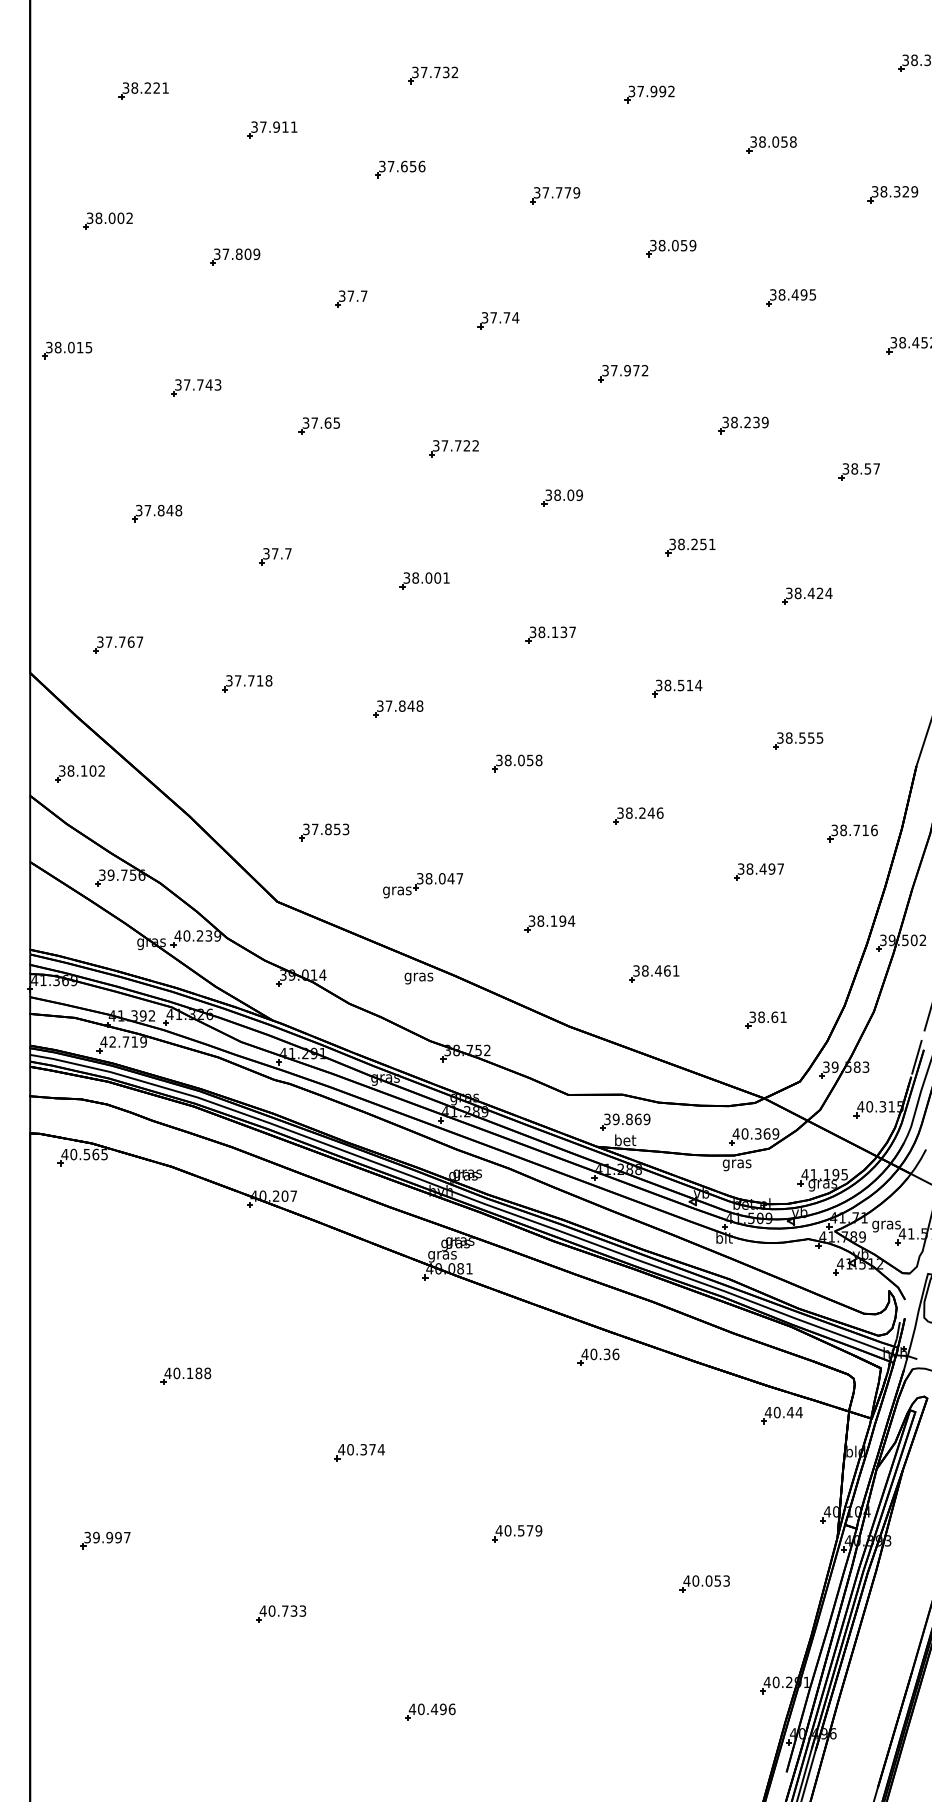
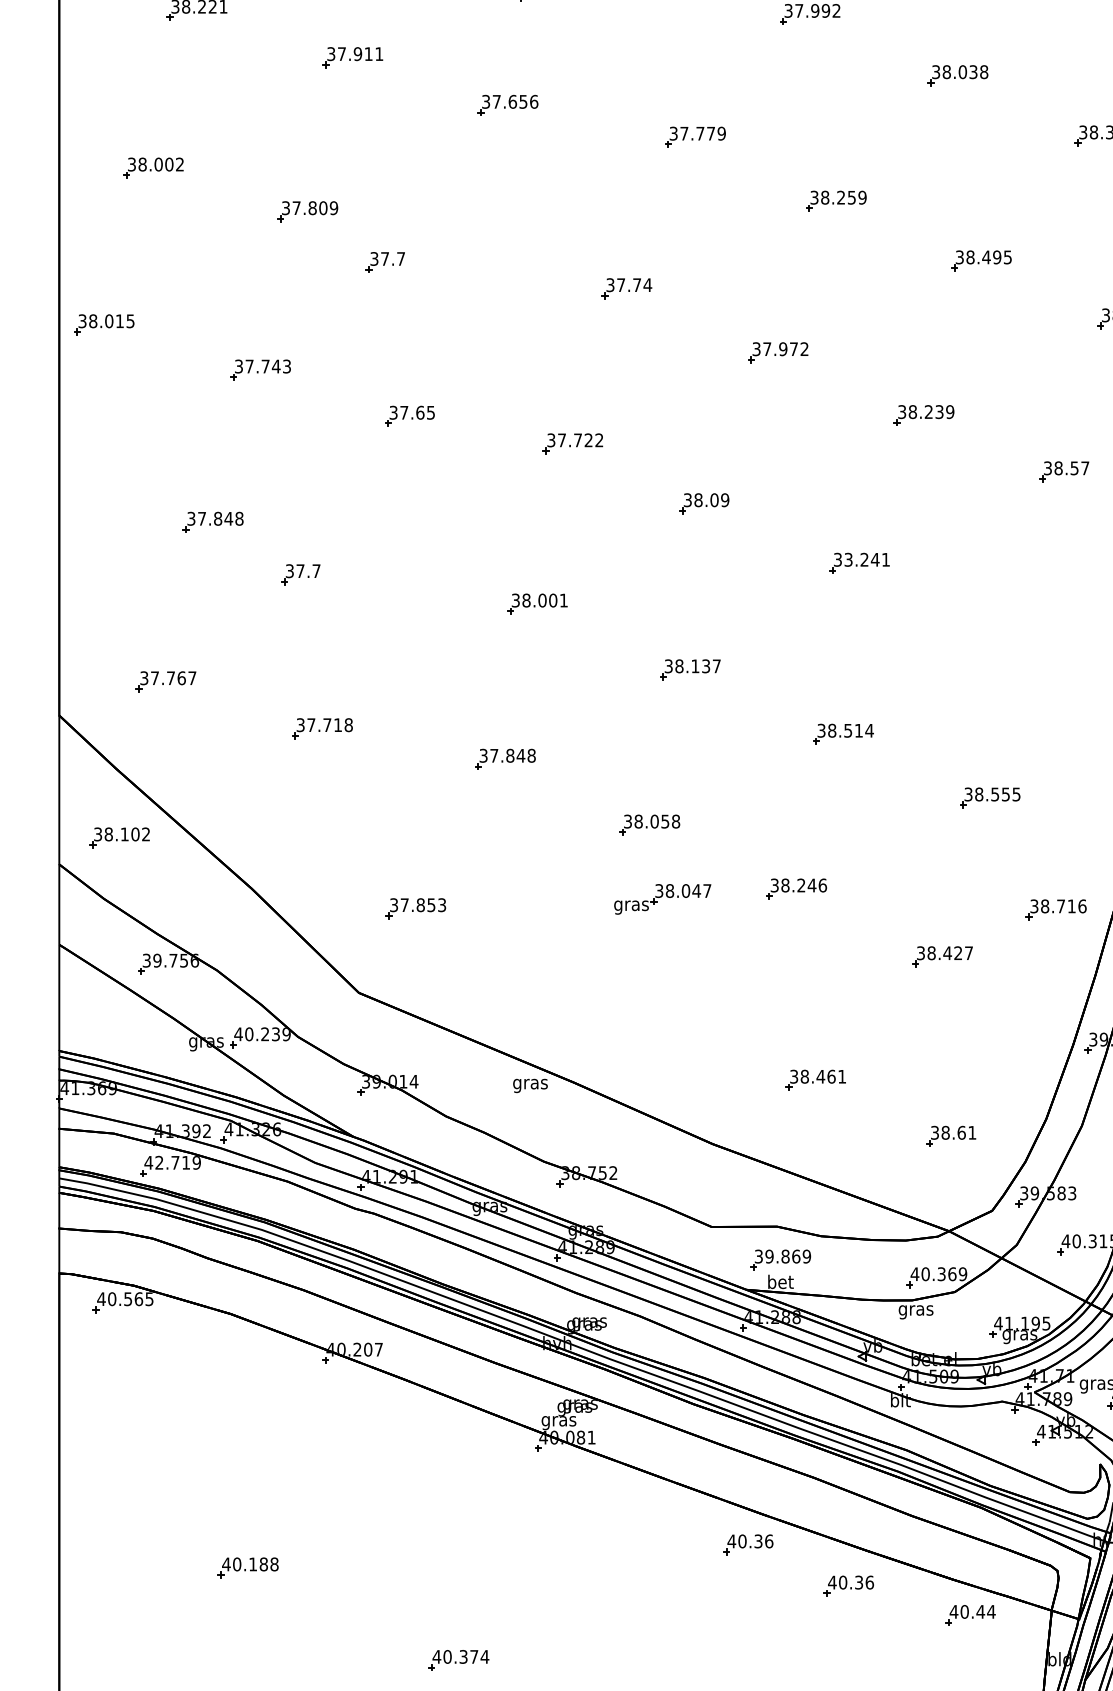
text: (784, 141) -> (973, 71), 38.058 -> 38.038
text: (675, 245) -> (841, 197), 38.059 -> 38.259
part: (351, 298) -> (385, 261), moved
text: (692, 544) -> (861, 559), 38.251 -> 33.241
part: (275, 556) -> (300, 574), moved
part: (807, 595) -> (1001, 621), removed
text: (771, 868) -> (957, 952), 38.497 -> 38.427
part: (423, 885) -> (663, 899), moved
part: (549, 923) -> (688, 1019), removed
part: (681, 1390) -> (848, 1585), added

